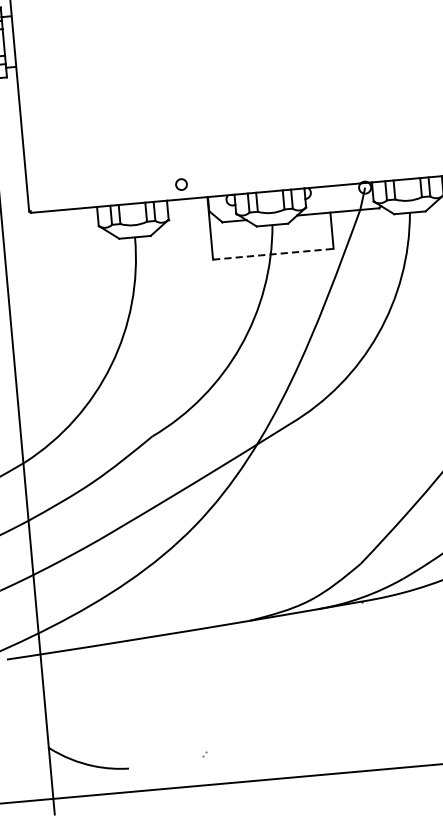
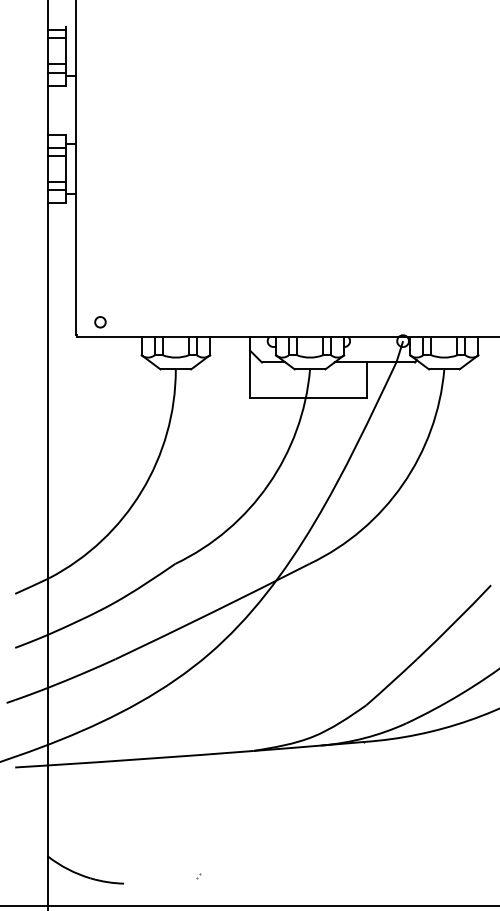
circle: (181, 184) -> (100, 322), moved
line: (273, 253) -> (308, 397), dashed -> solid

